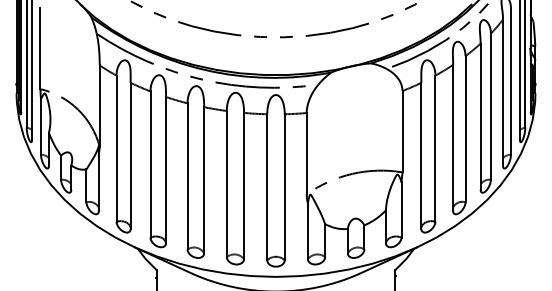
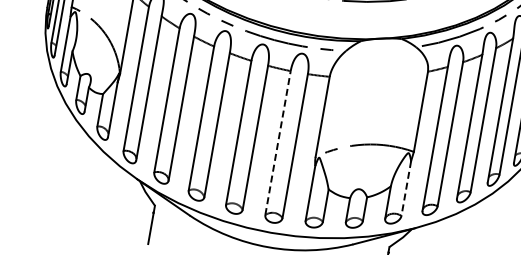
line: (267, 186) -> (278, 142), solid -> dashed
line: (401, 209) -> (406, 188), solid -> dashed

